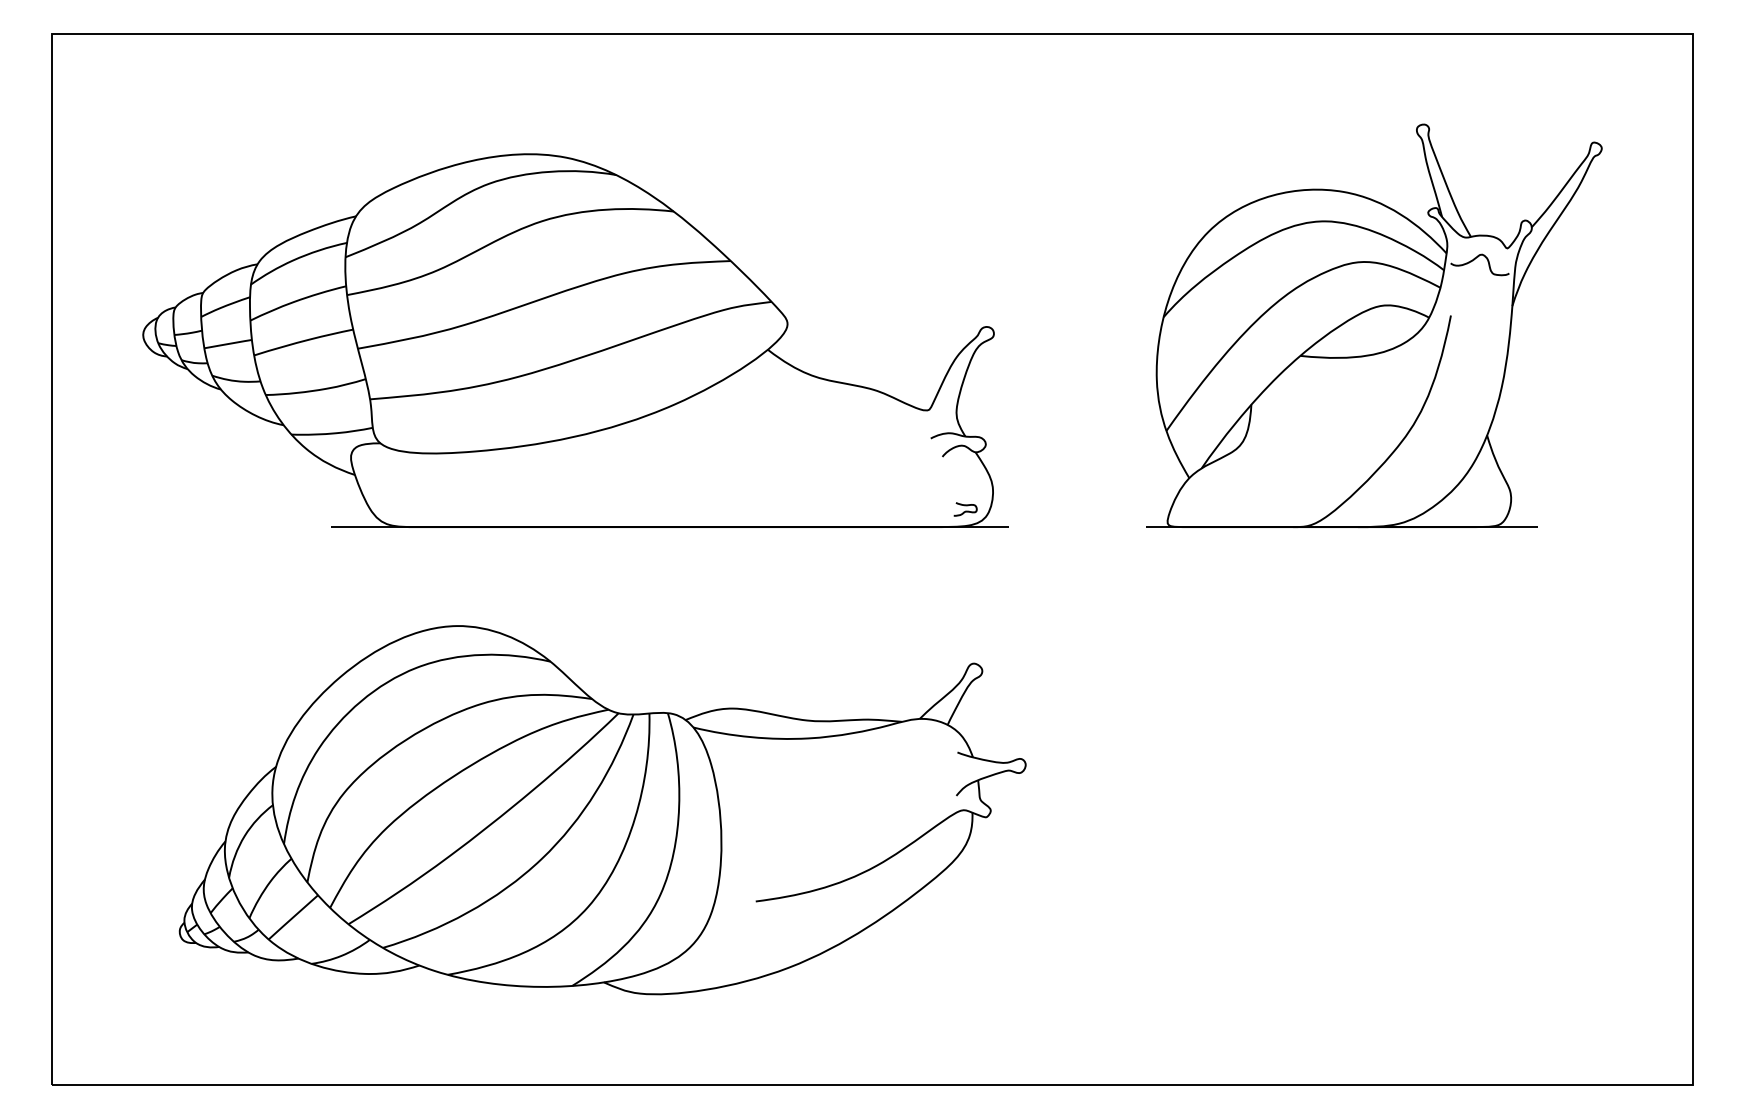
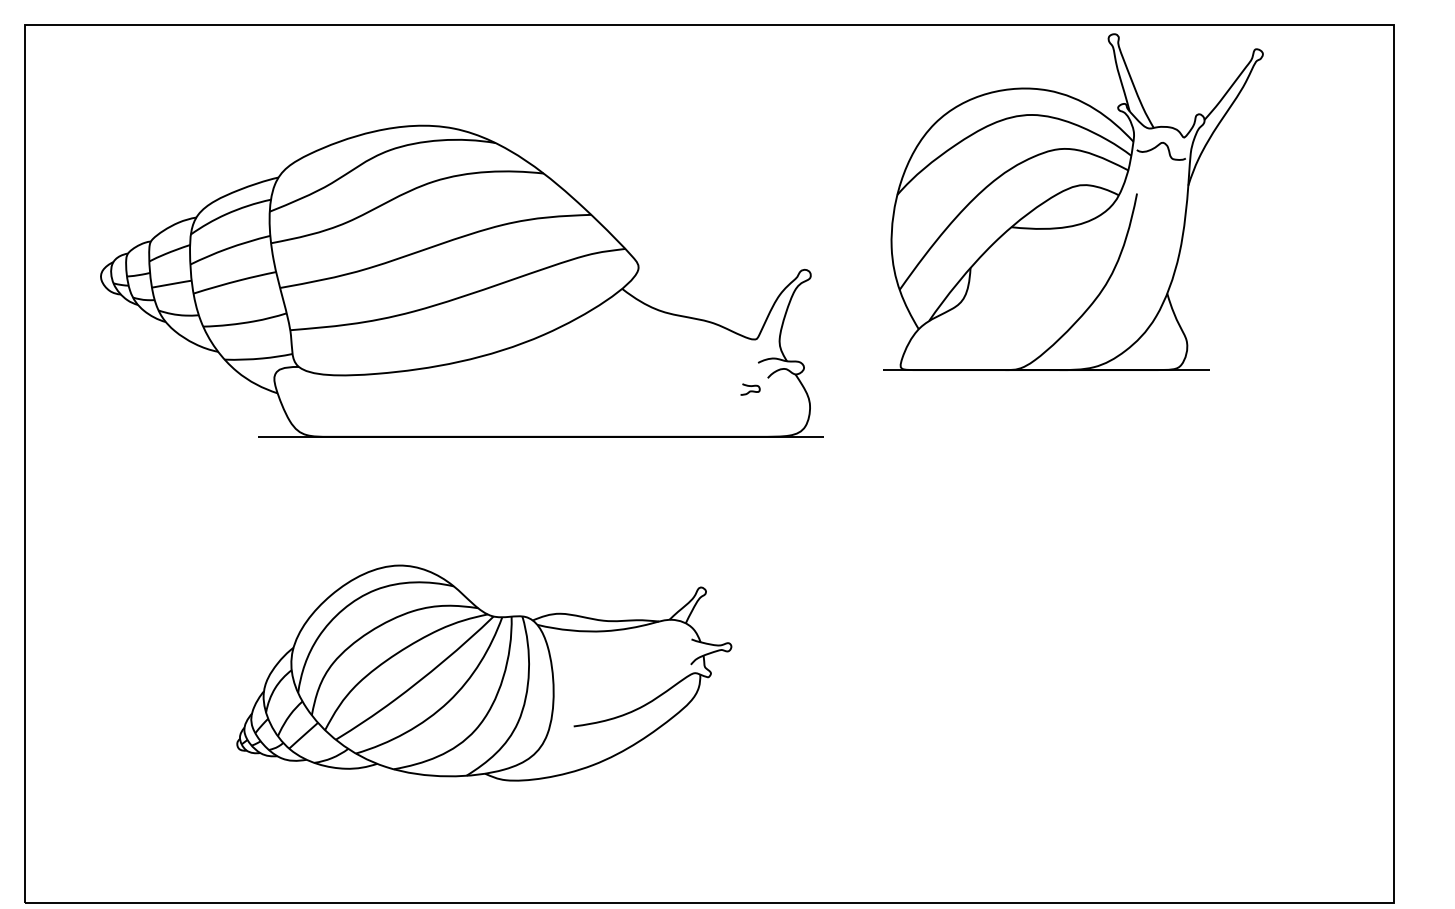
part: (1374, 325) -> (1073, 201), moved
curve: (965, 510) -> (750, 390), moved
part: (602, 810) -> (484, 673), size x0.7

